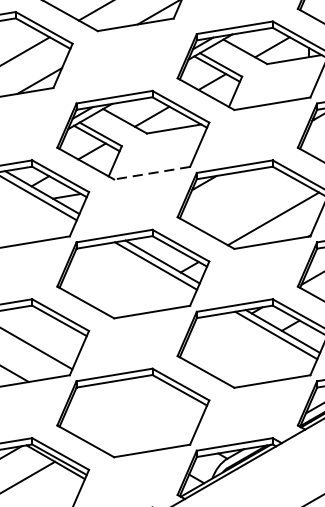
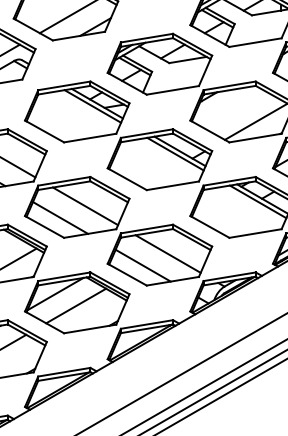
line: (151, 173) -> (172, 90), dashed -> solid
line: (144, 410) -> (167, 253), added
line: (107, 428) -> (142, 265), added

